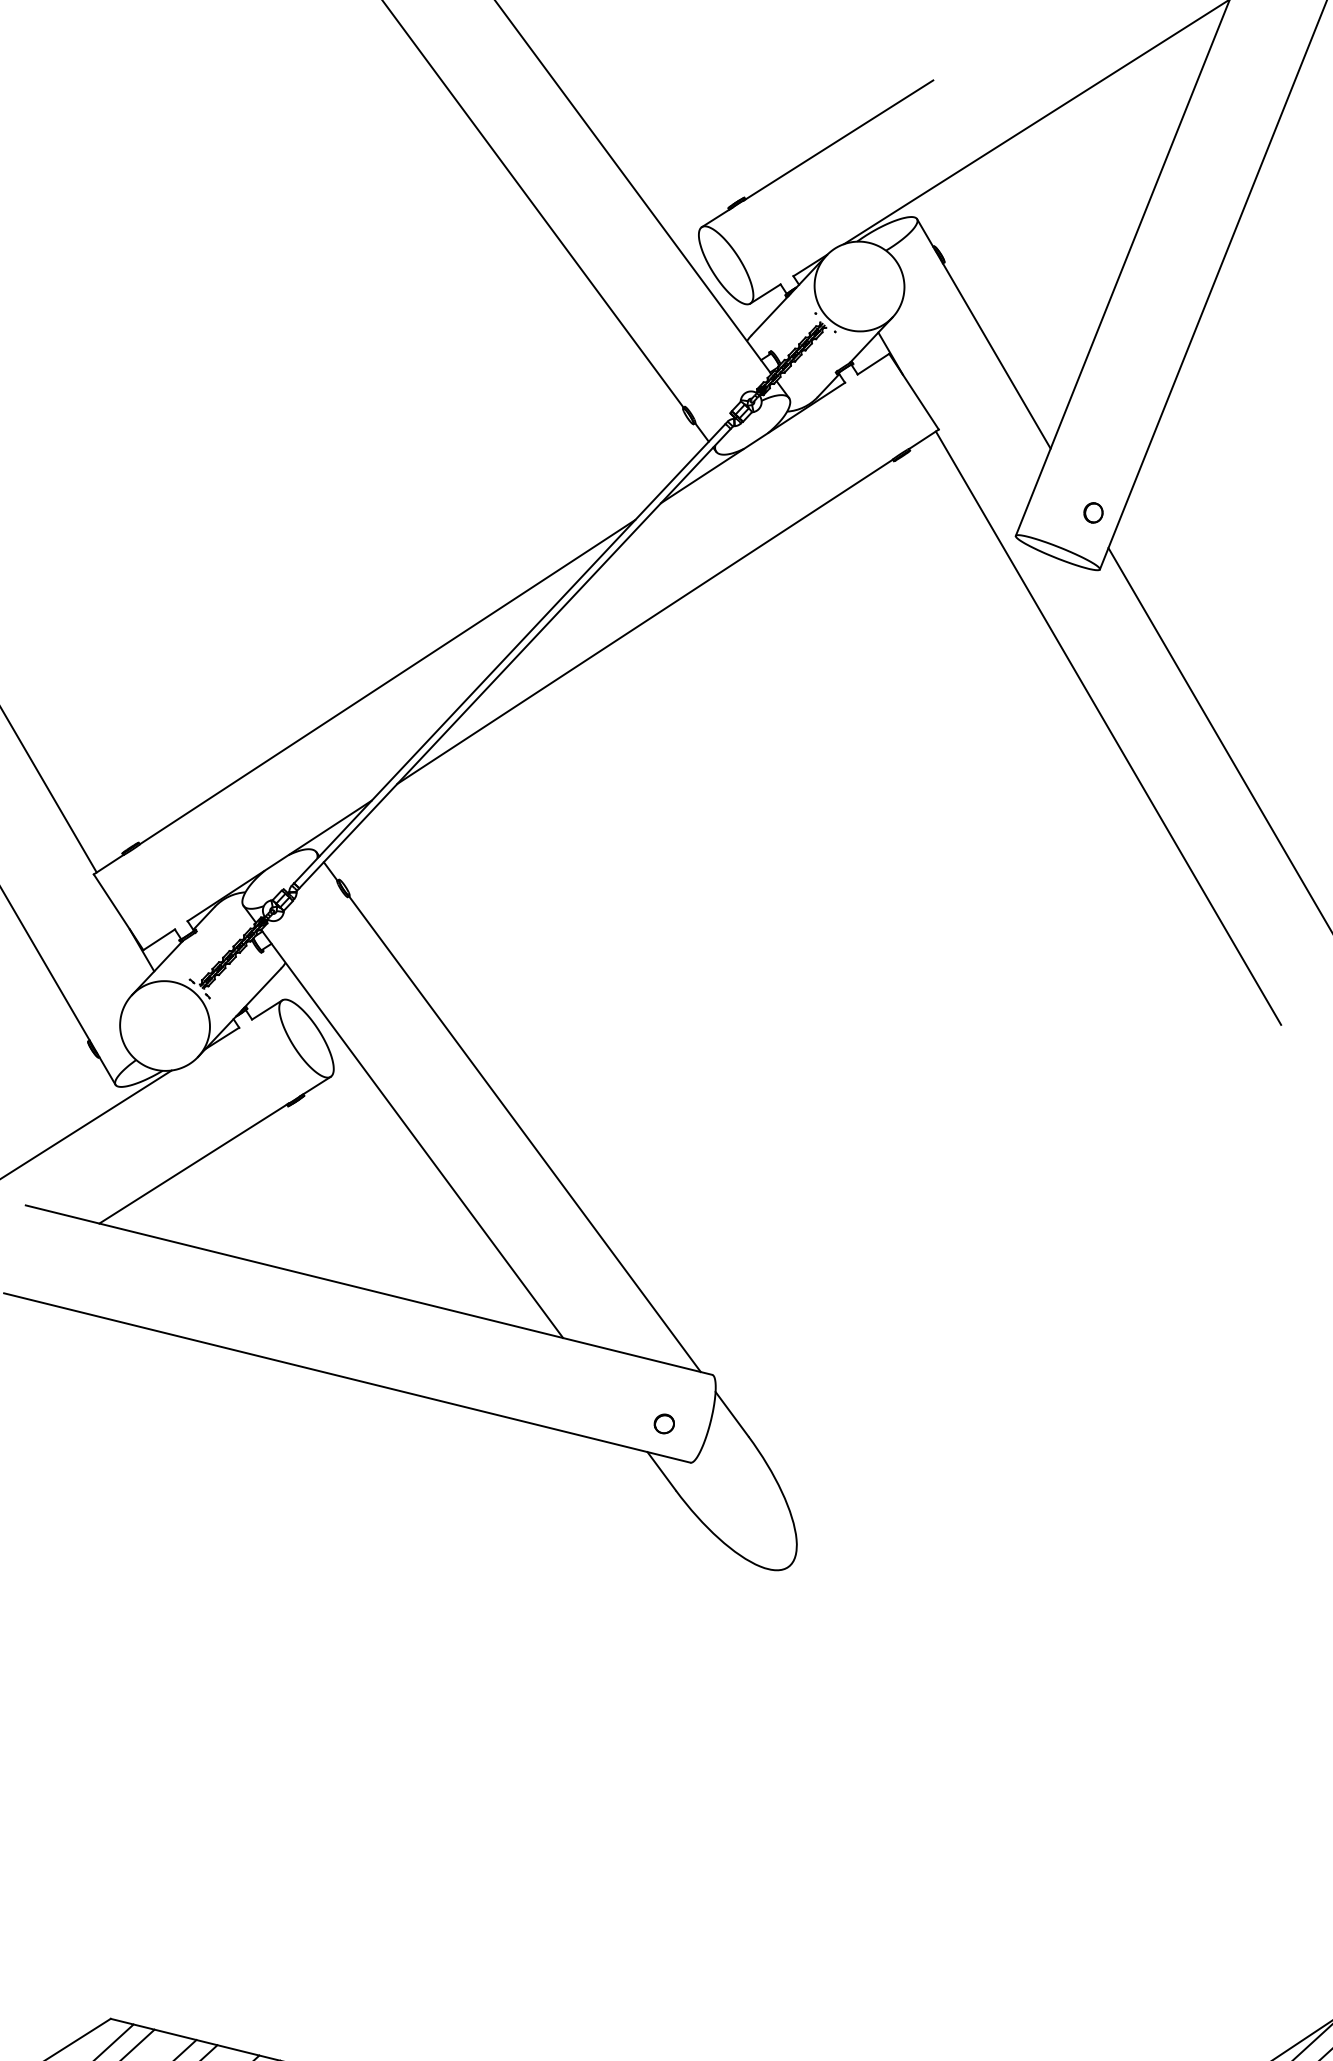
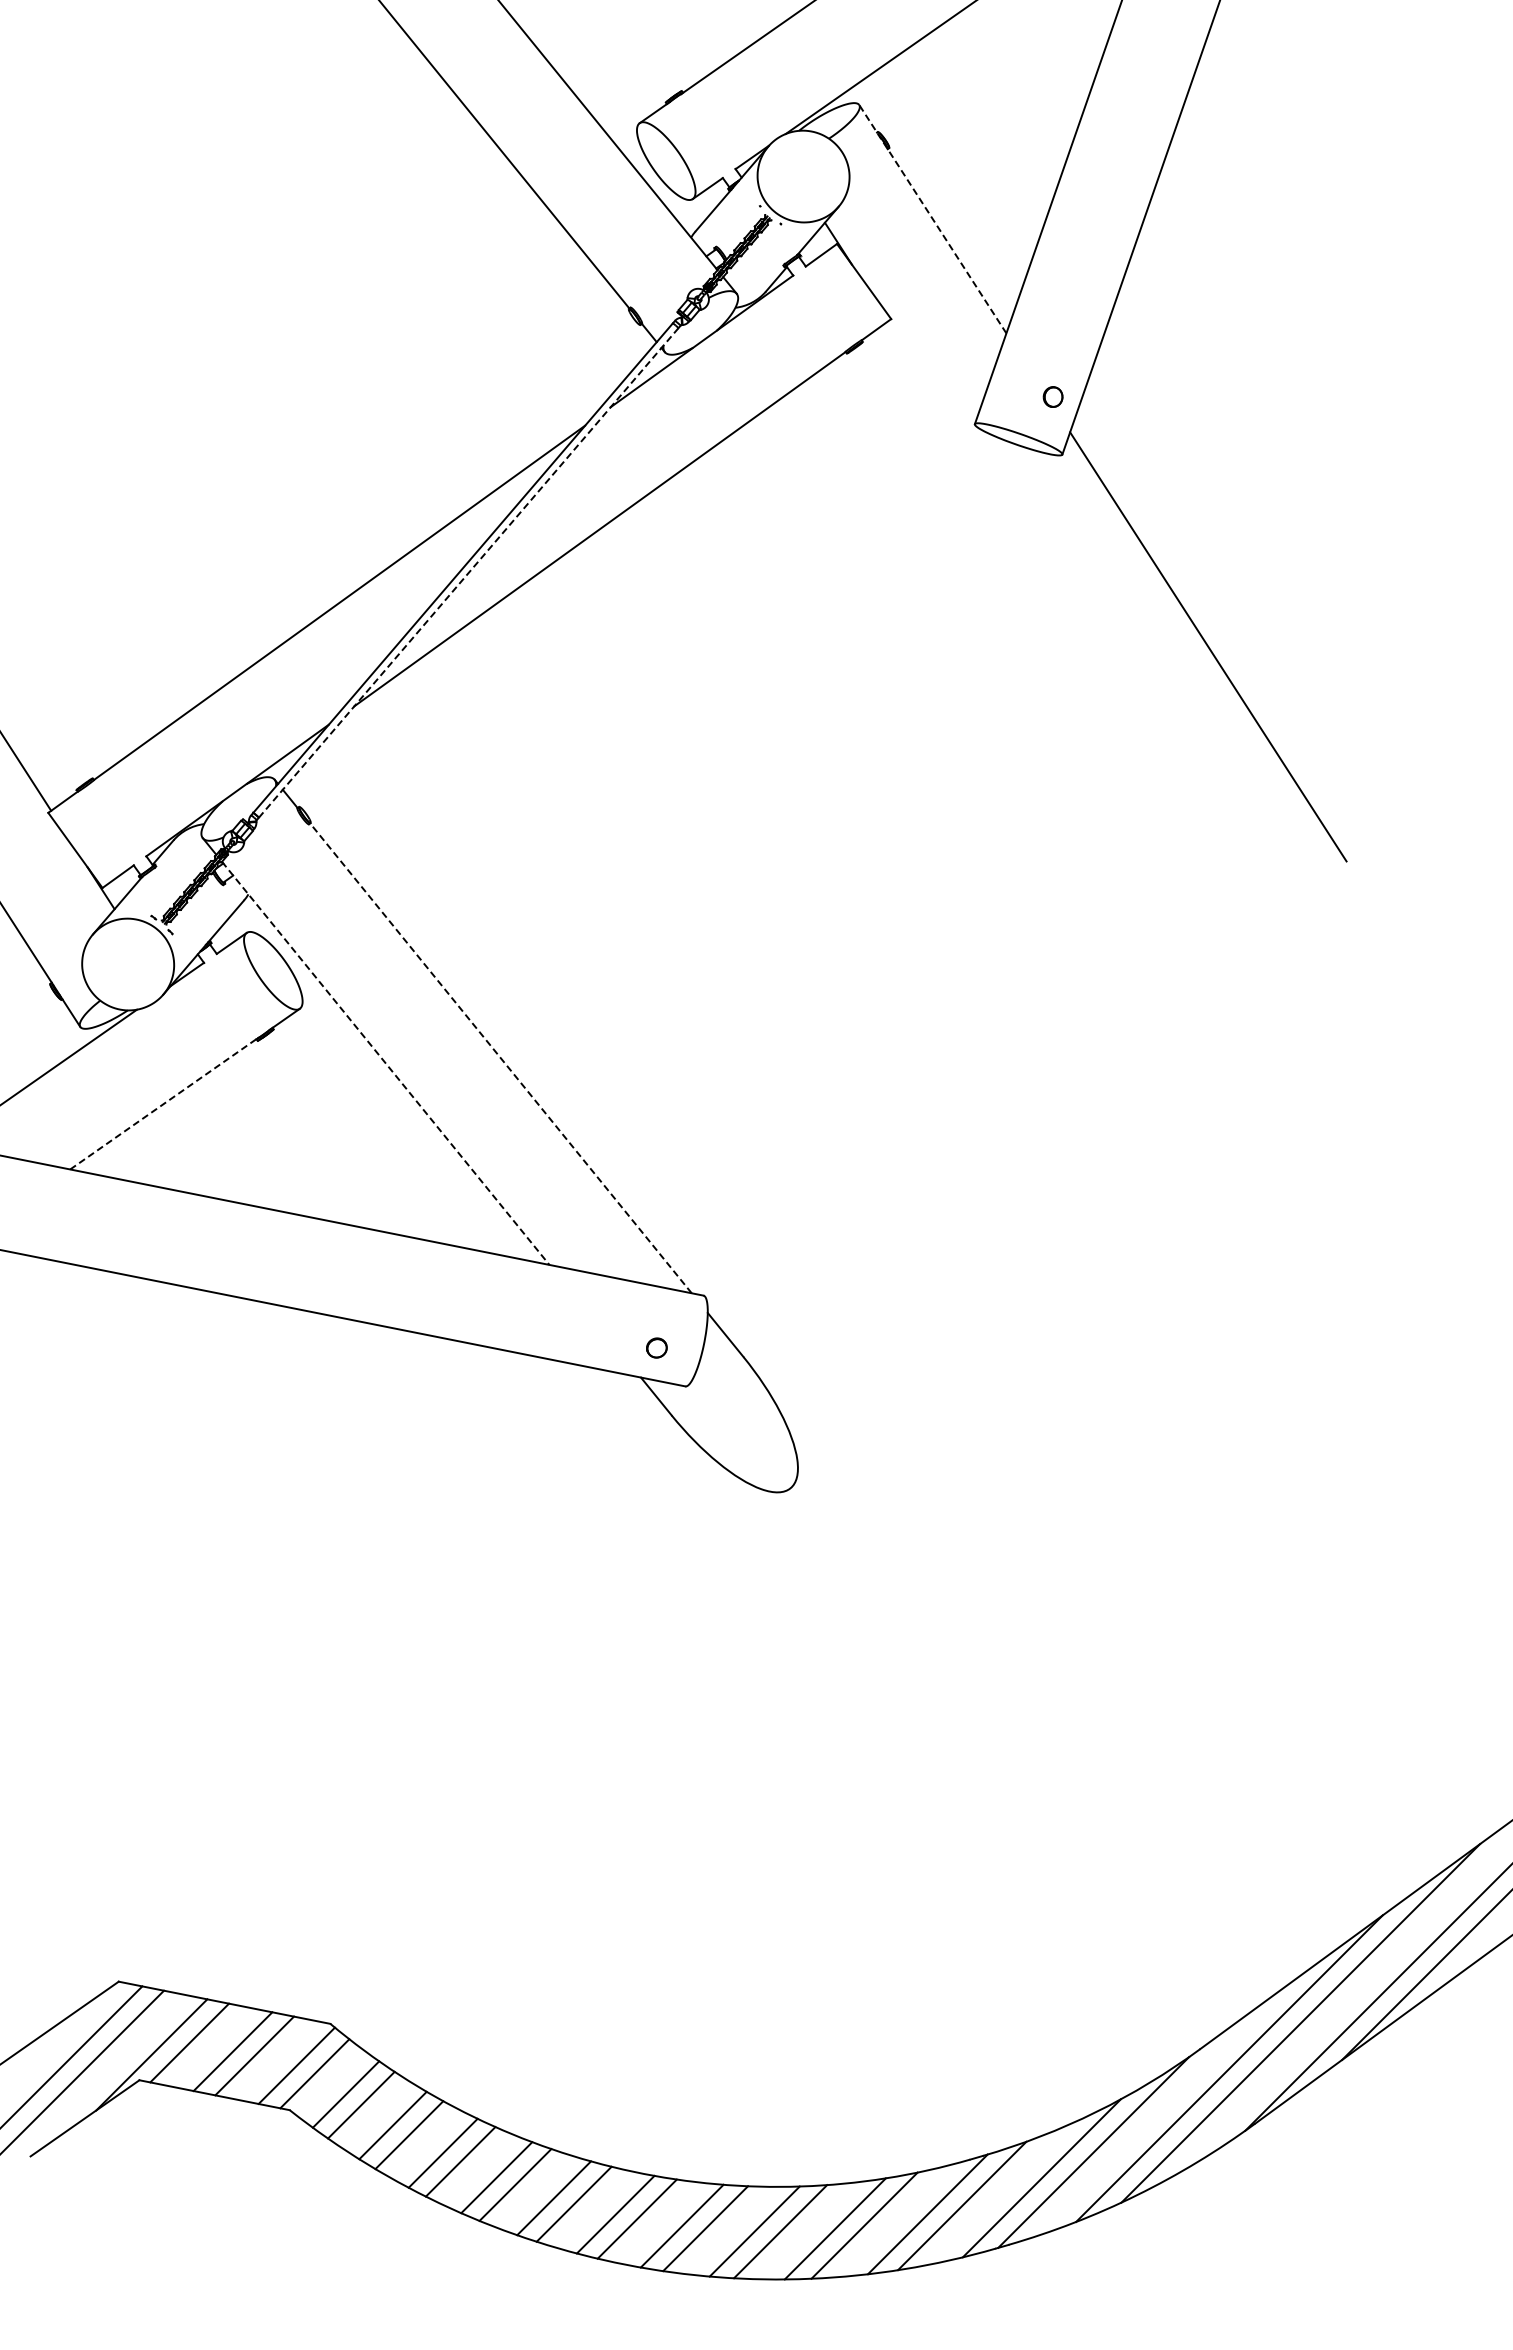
line: (983, 334) -> (932, 219), solid -> dashed
line: (514, 658) -> (468, 572), solid -> dashed
line: (1108, 728) -> (1078, 616), removed
line: (411, 1134) -> (385, 1063), solid -> dashed
line: (524, 1134) -> (500, 1058), solid -> dashed
line: (194, 1163) -> (164, 1103), solid -> dashed

